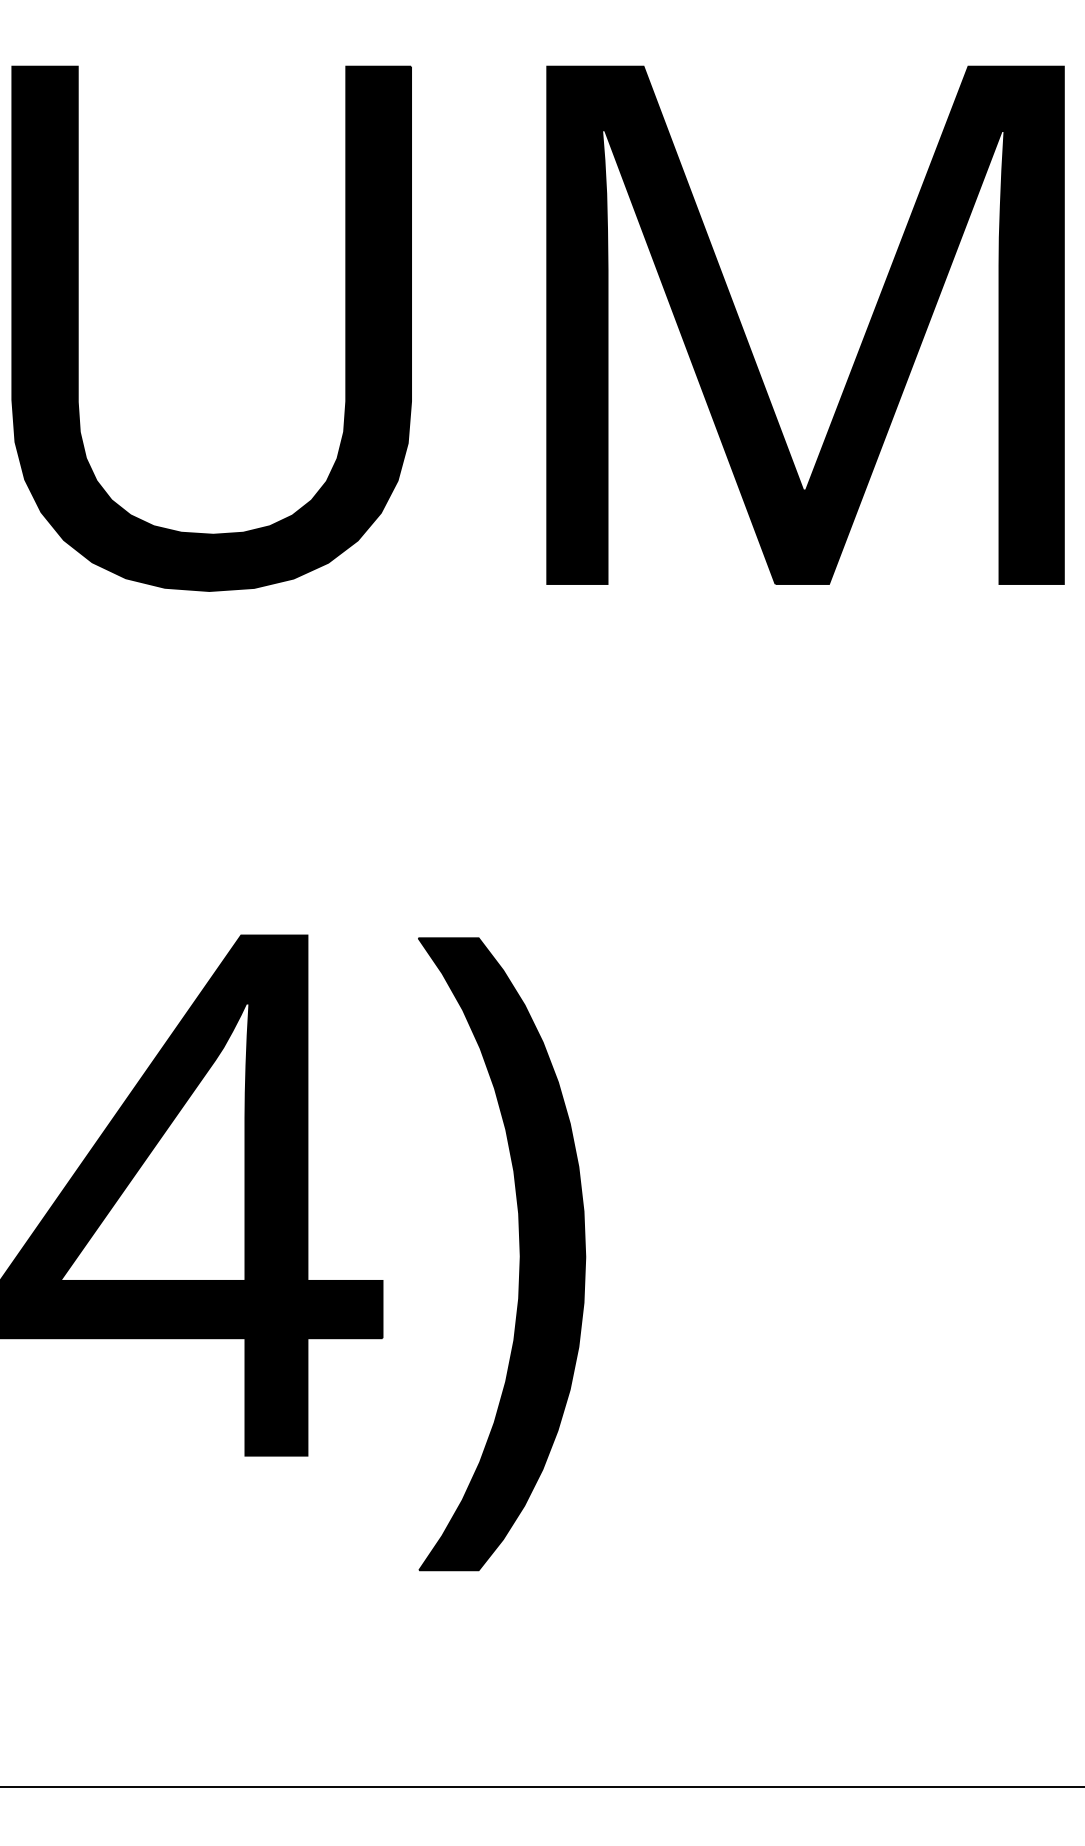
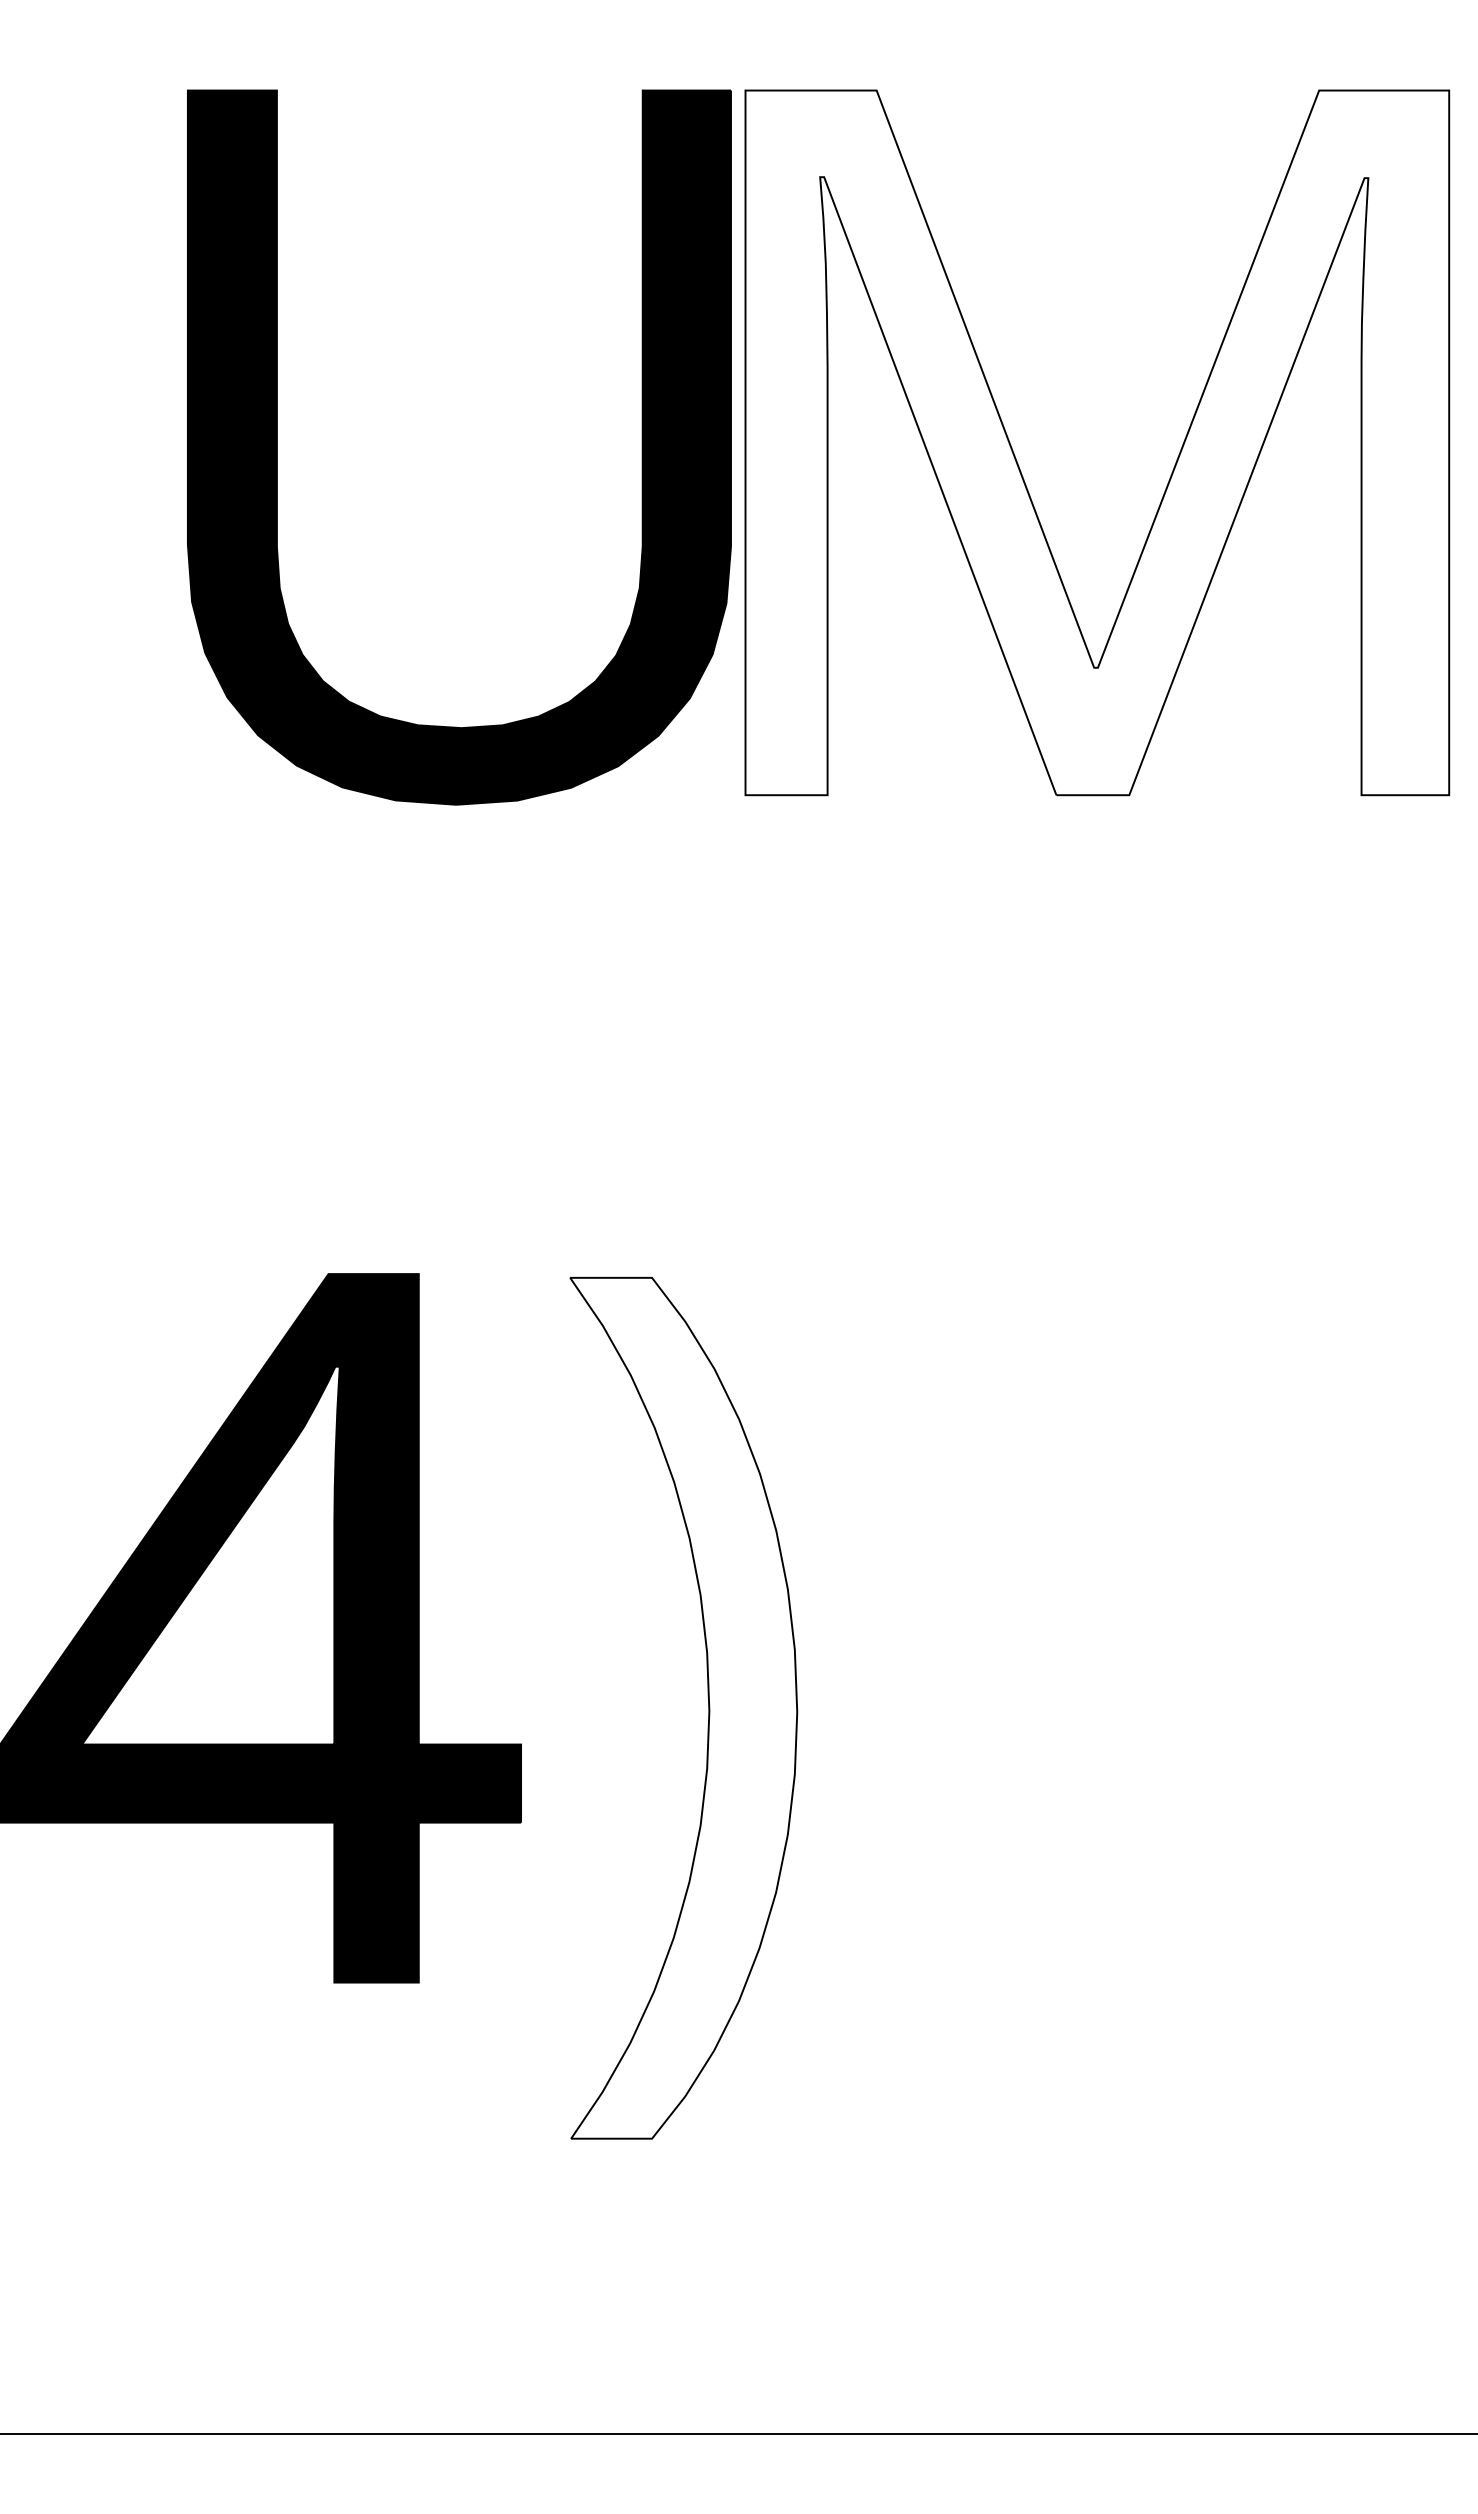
fill: (805, 325) -> (1097, 442), removed
part: (78, 328) -> (277, 447), moved
fill: (501, 1253) -> (683, 1707), removed

